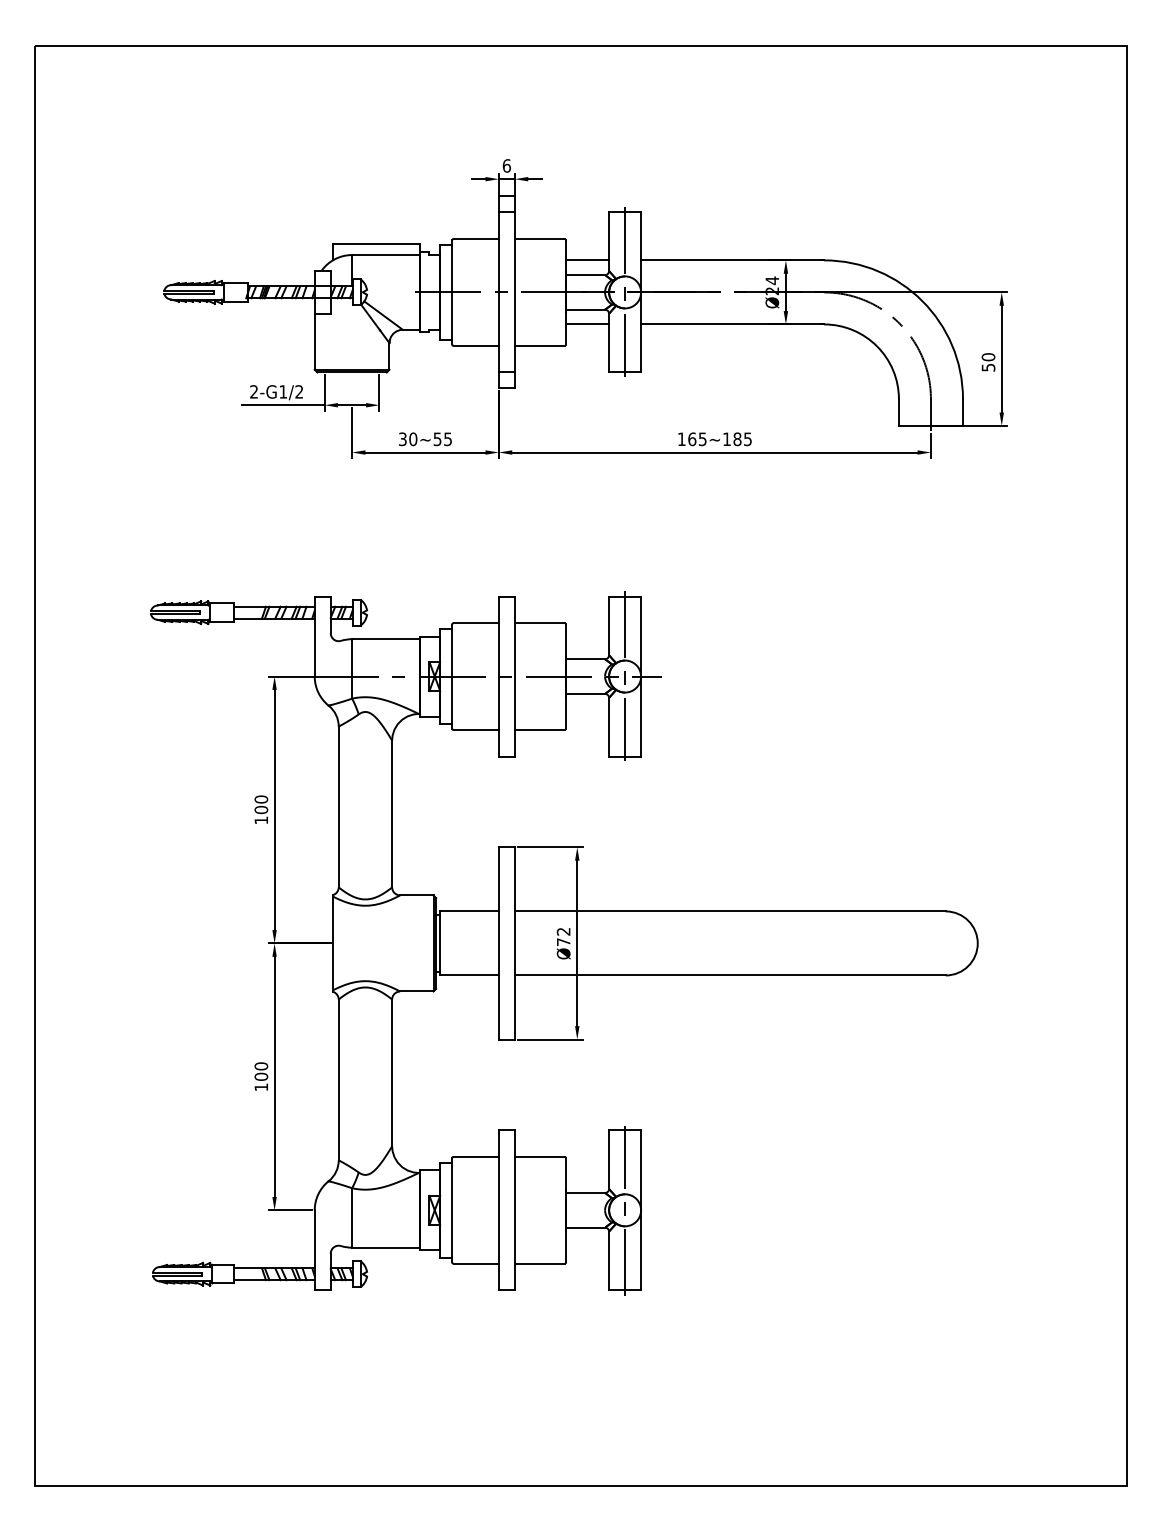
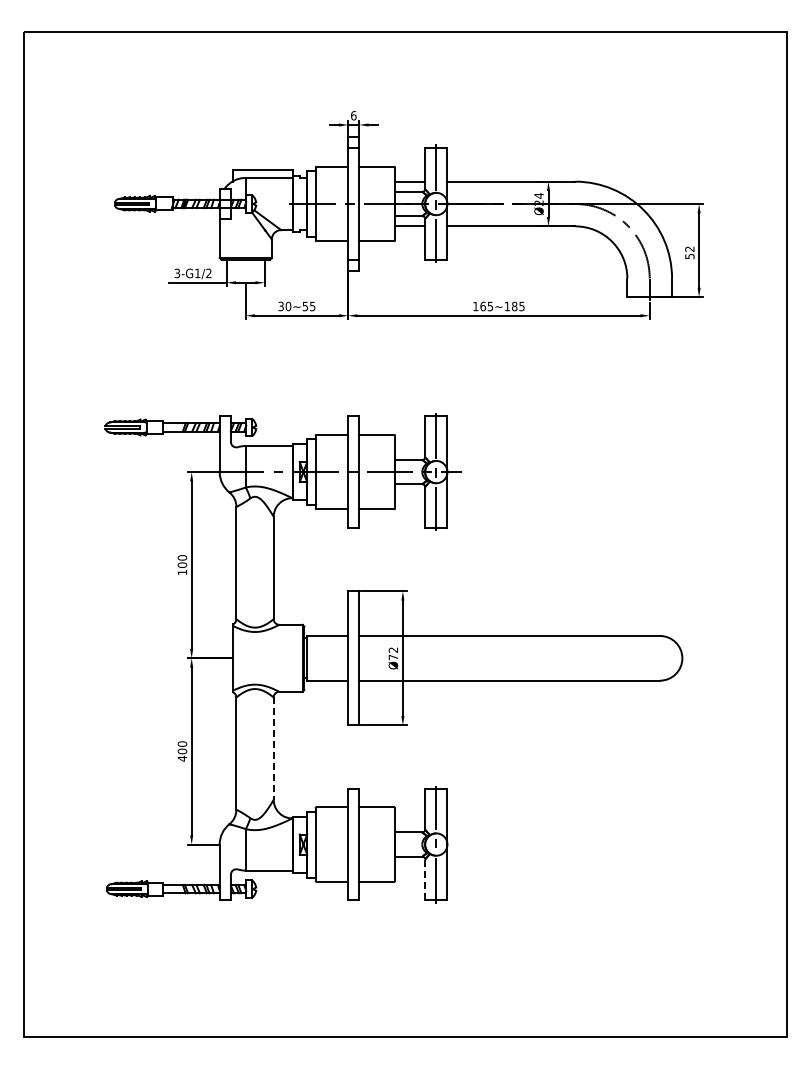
text: (987, 356) -> (689, 248), 50 -> 52
text: (254, 391) -> (177, 273), 2-G1/2 -> 3-G1/2
line: (391, 1074) -> (273, 749), solid -> dashed
text: (261, 1086) -> (182, 758), 100 -> 400
line: (609, 1260) -> (425, 879), solid -> dashed

